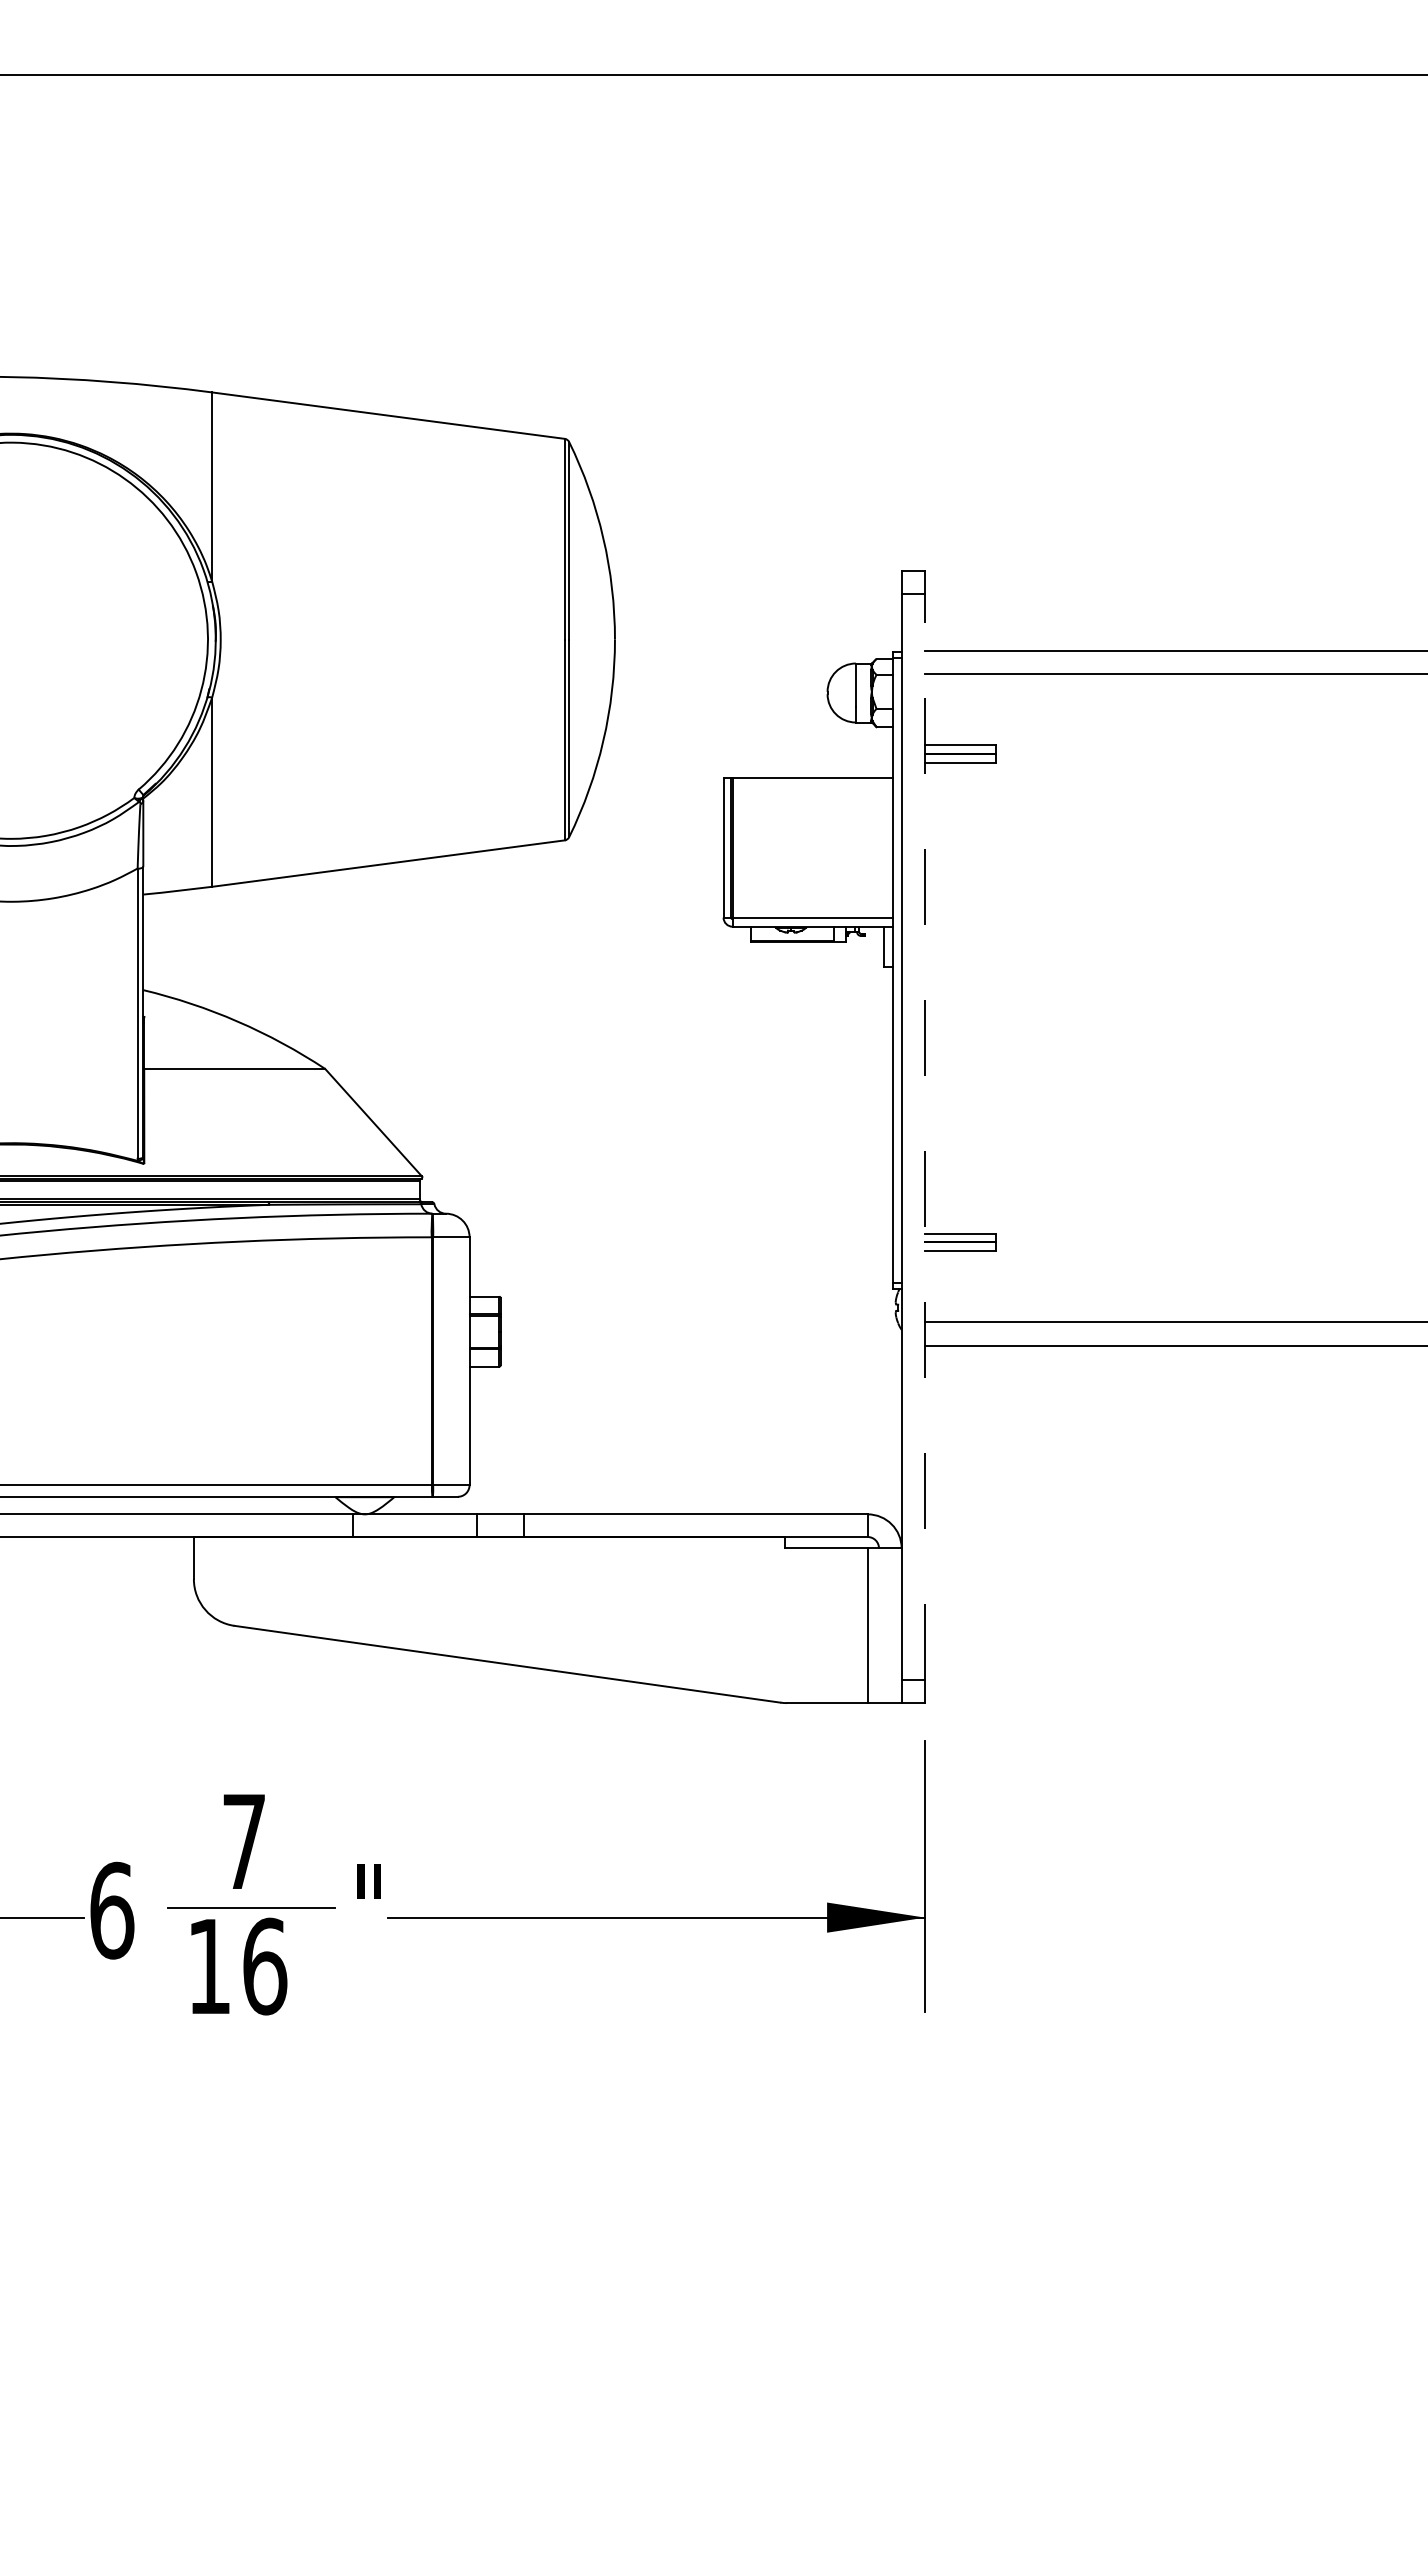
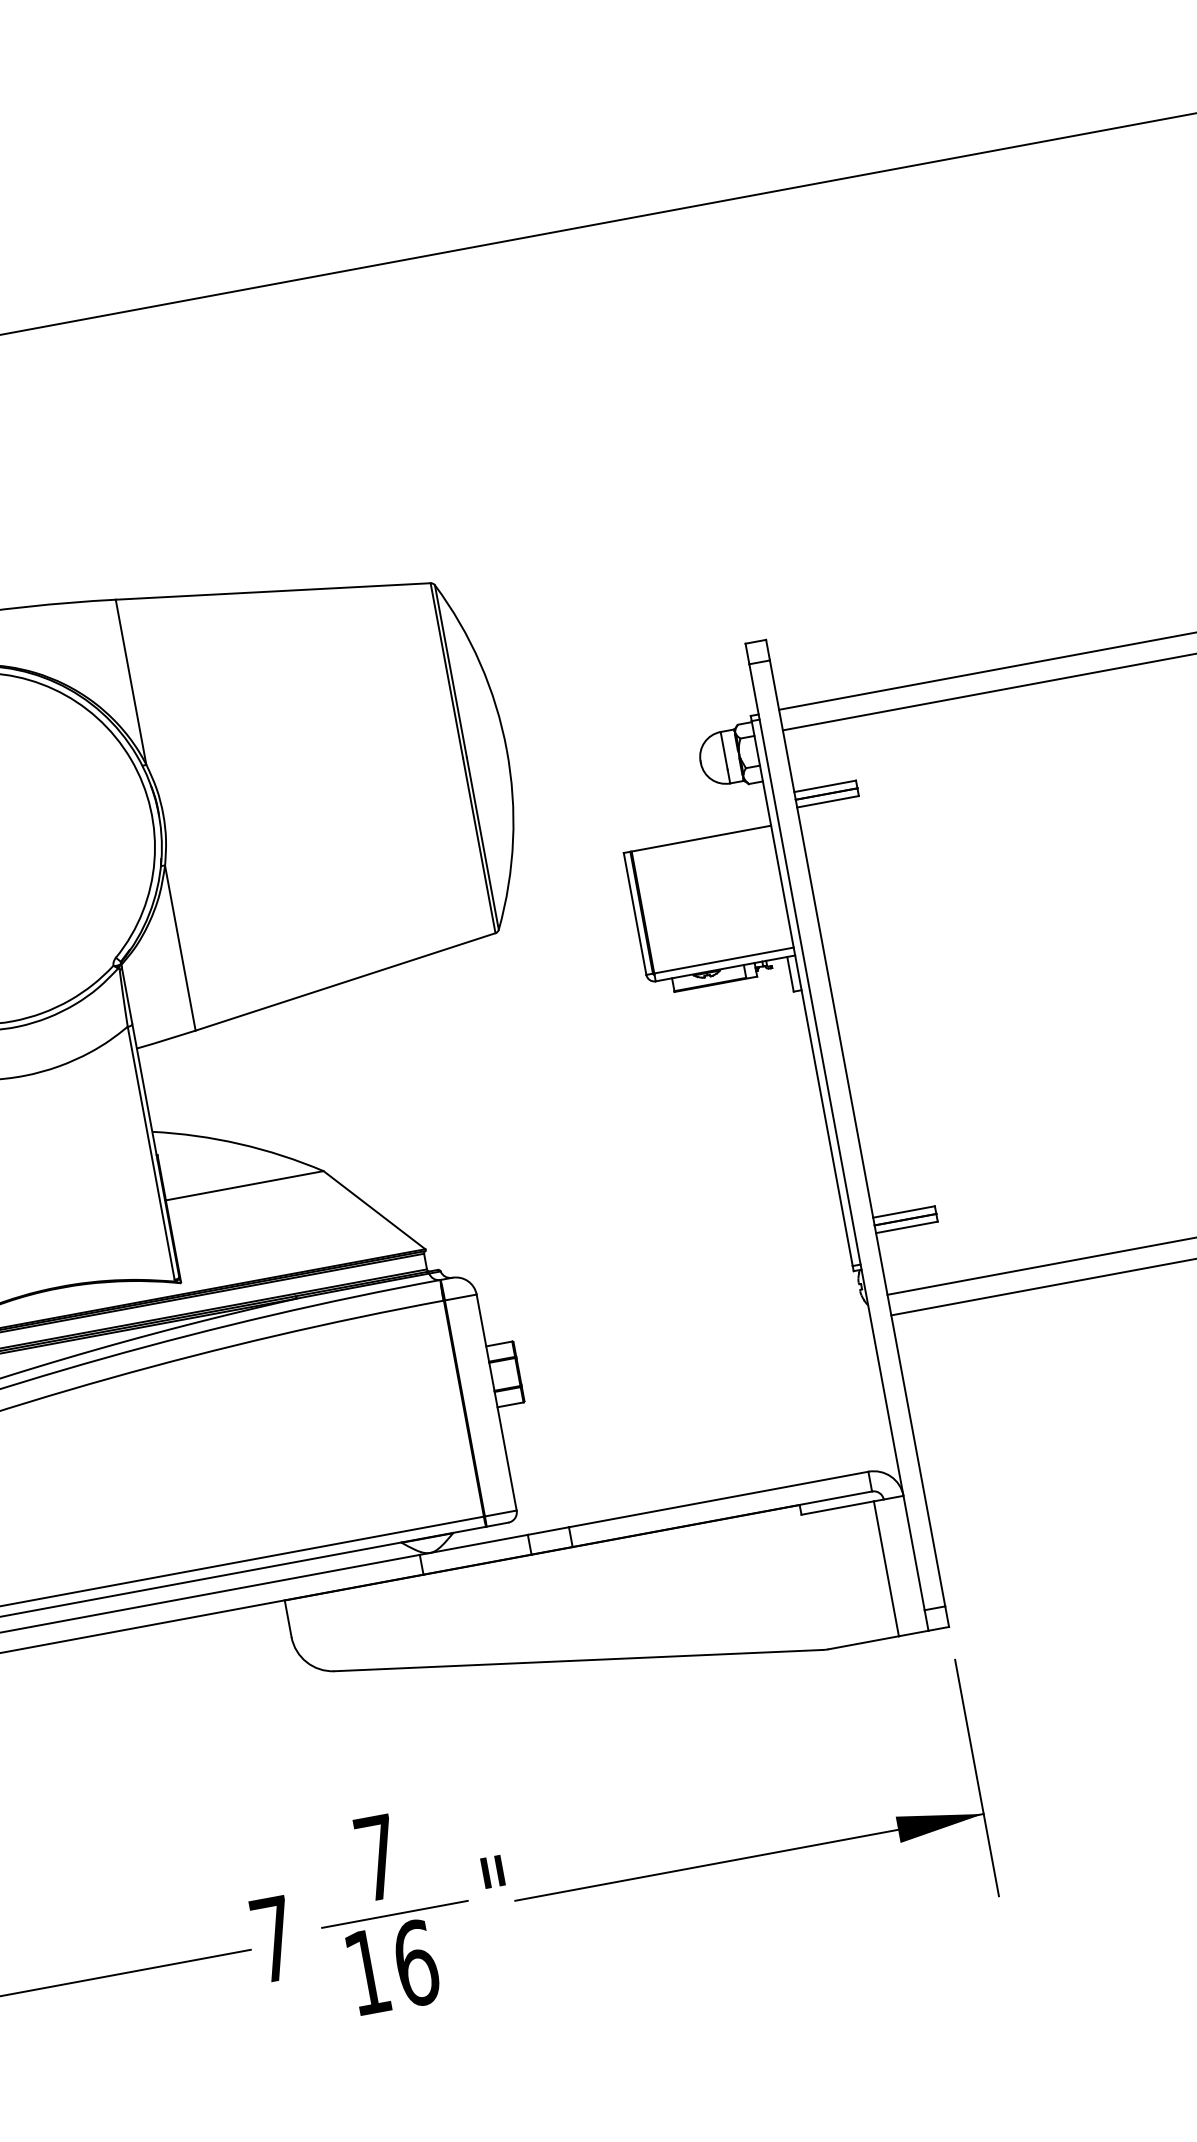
line: (925, 1136) -> (857, 1133), dashed -> solid
text: (112, 1910) -> (274, 1939), 6 -> 7

